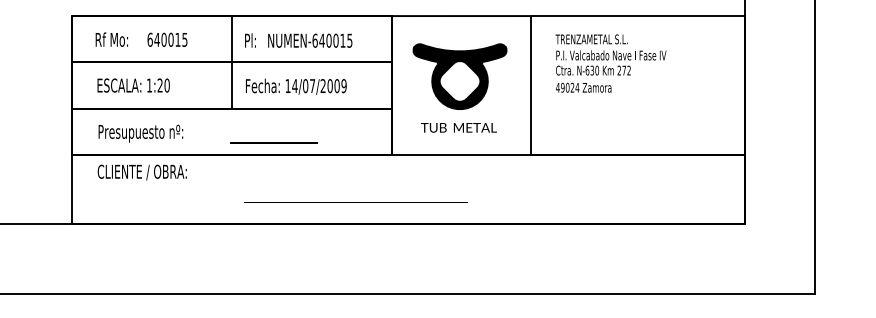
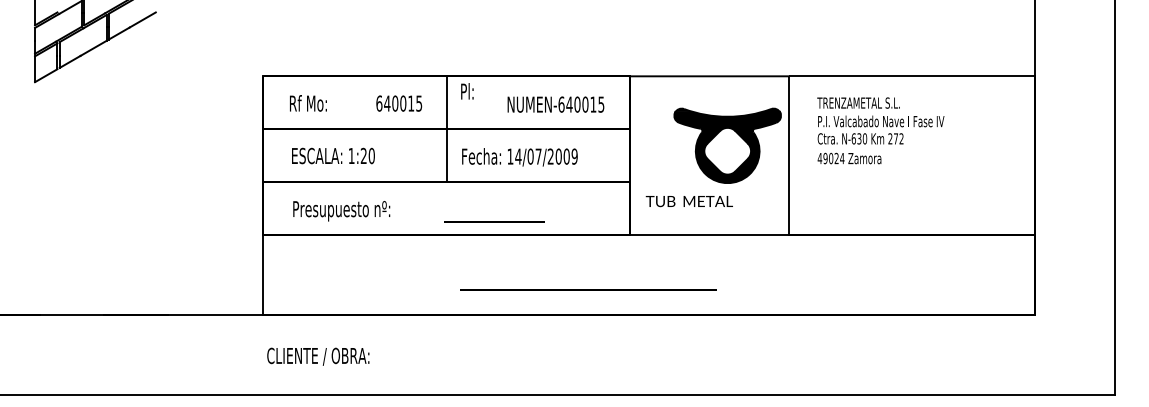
text: (167, 39) -> (399, 103), moved
text: (250, 40) -> (467, 91), moved
text: (309, 40) -> (555, 104), moved
part: (459, 76) -> (727, 145), moved
text: (458, 127) -> (688, 201), moved
text: (142, 172) -> (318, 356), moved

